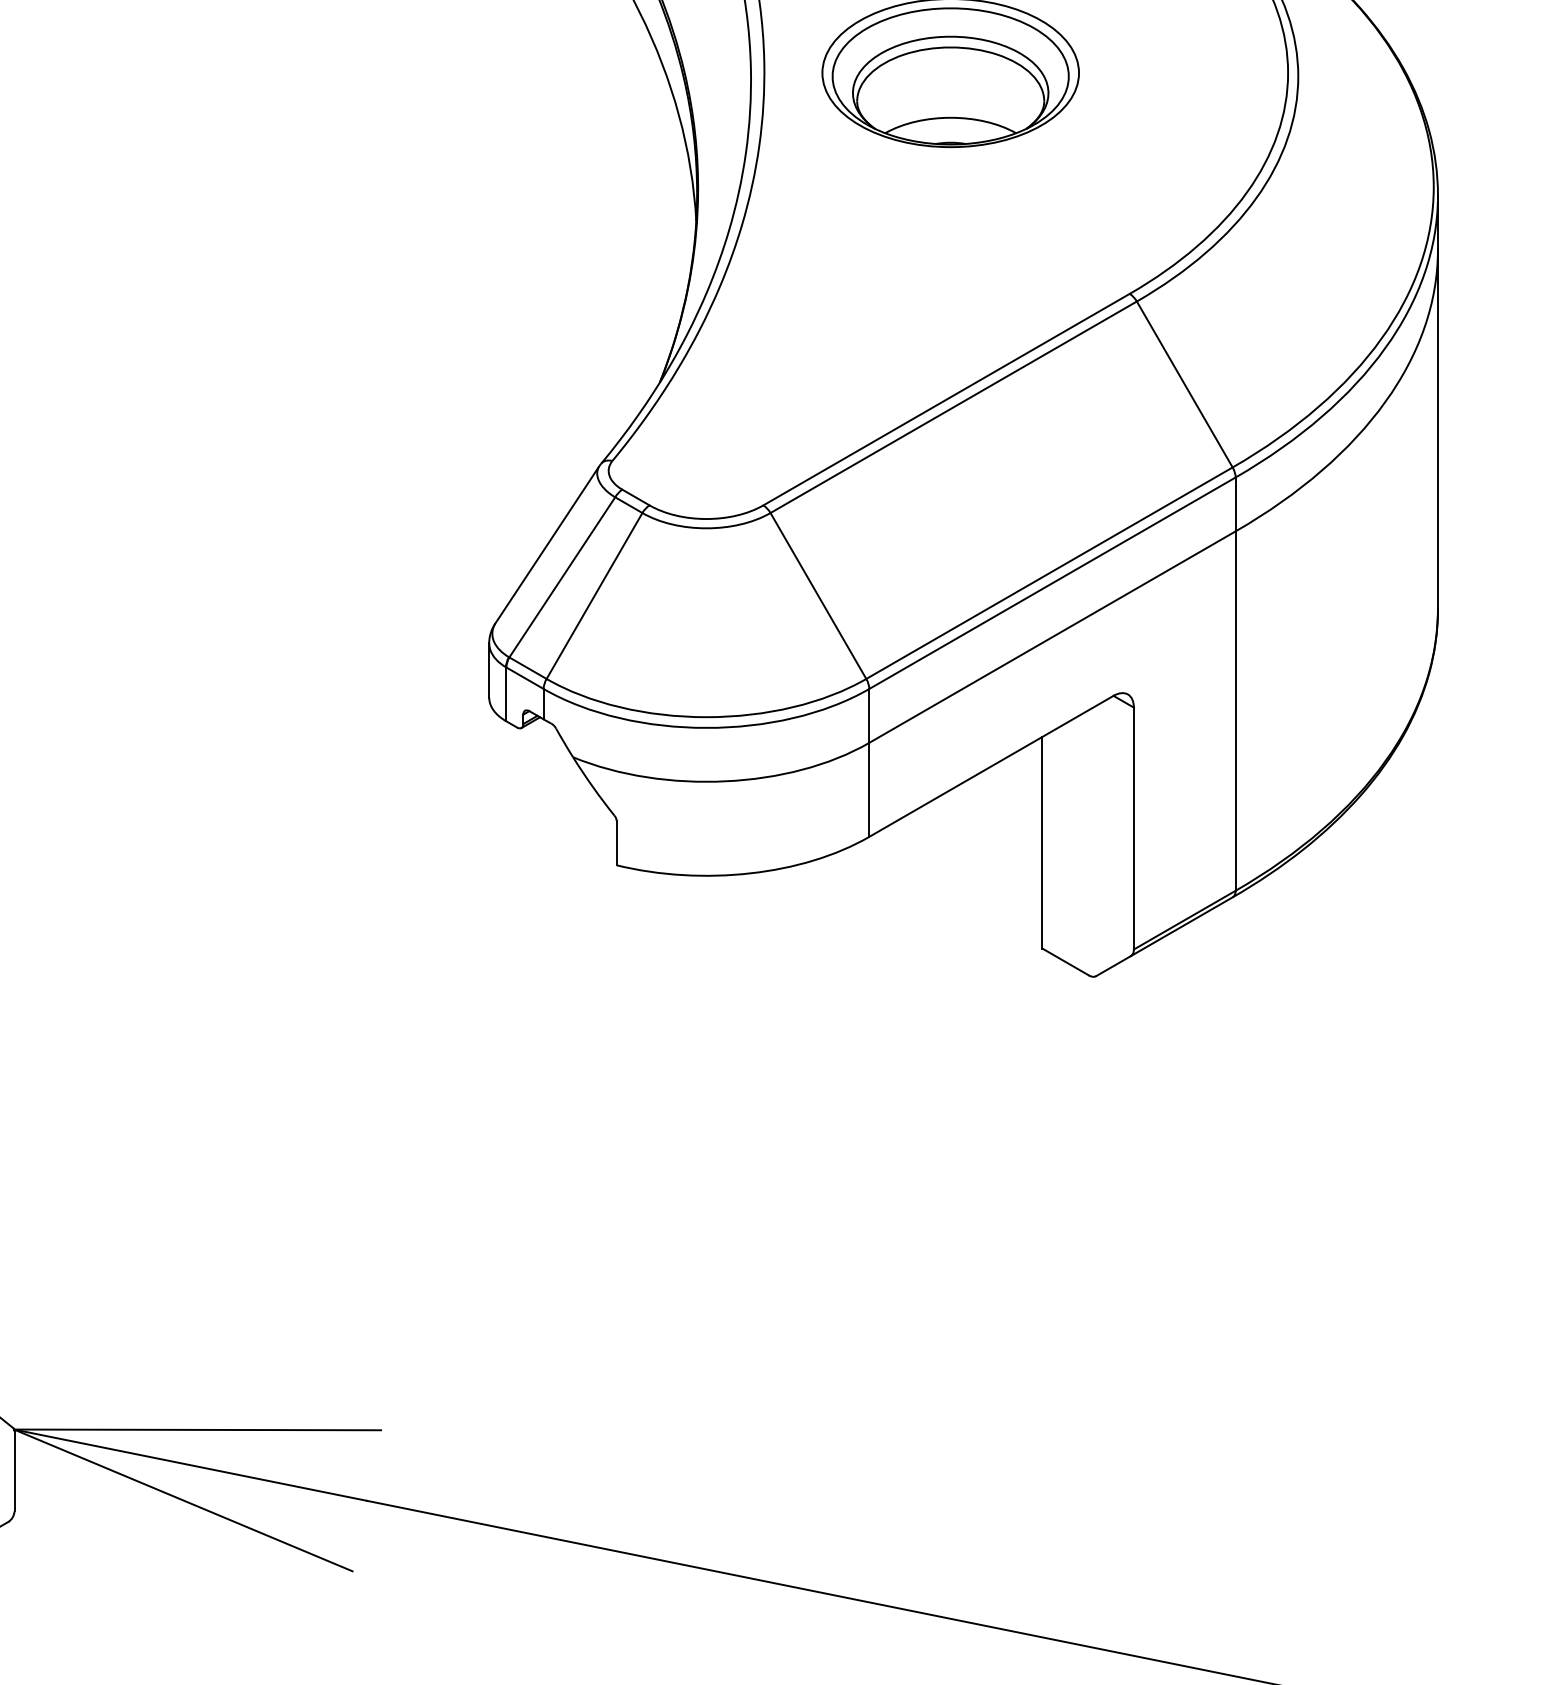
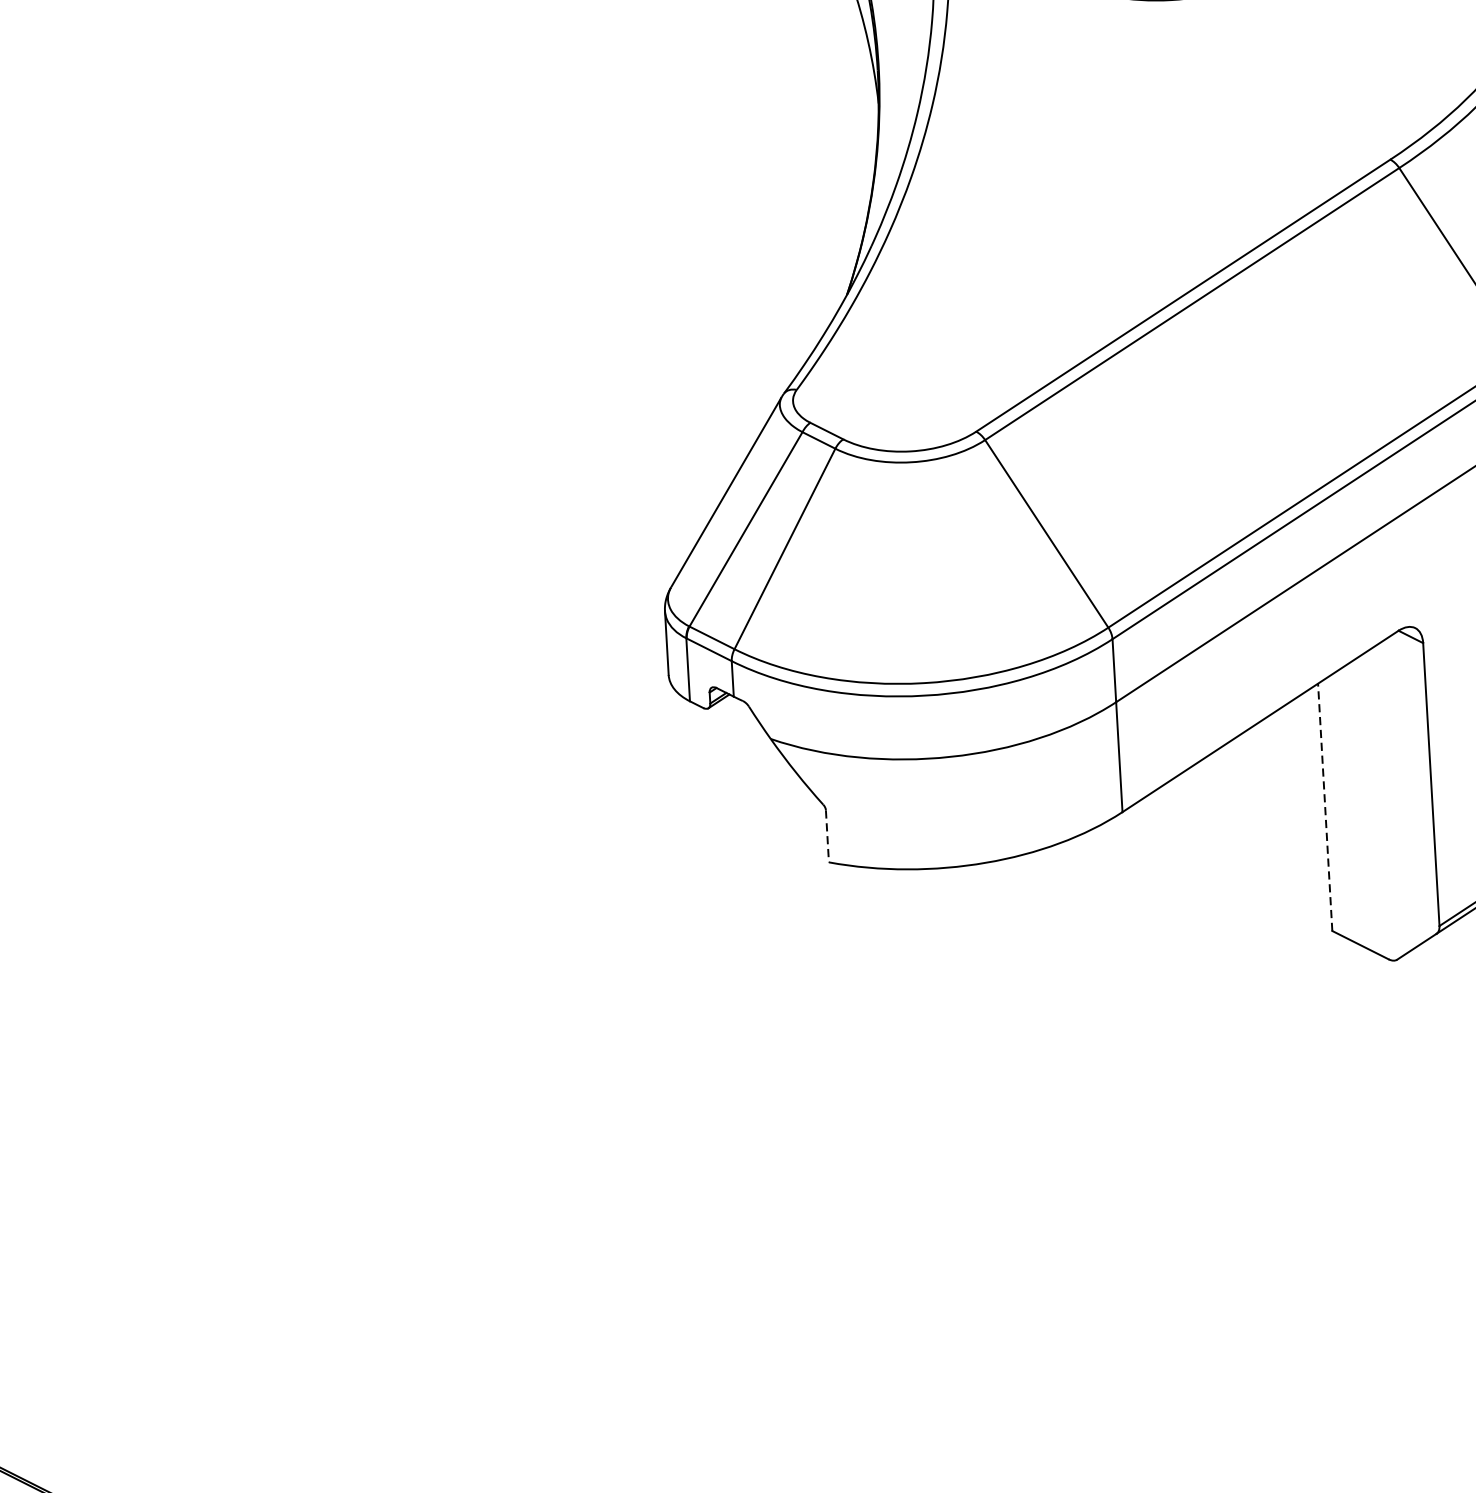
line: (1042, 842) -> (1325, 807), solid -> dashed
line: (616, 843) -> (827, 836), solid -> dashed

